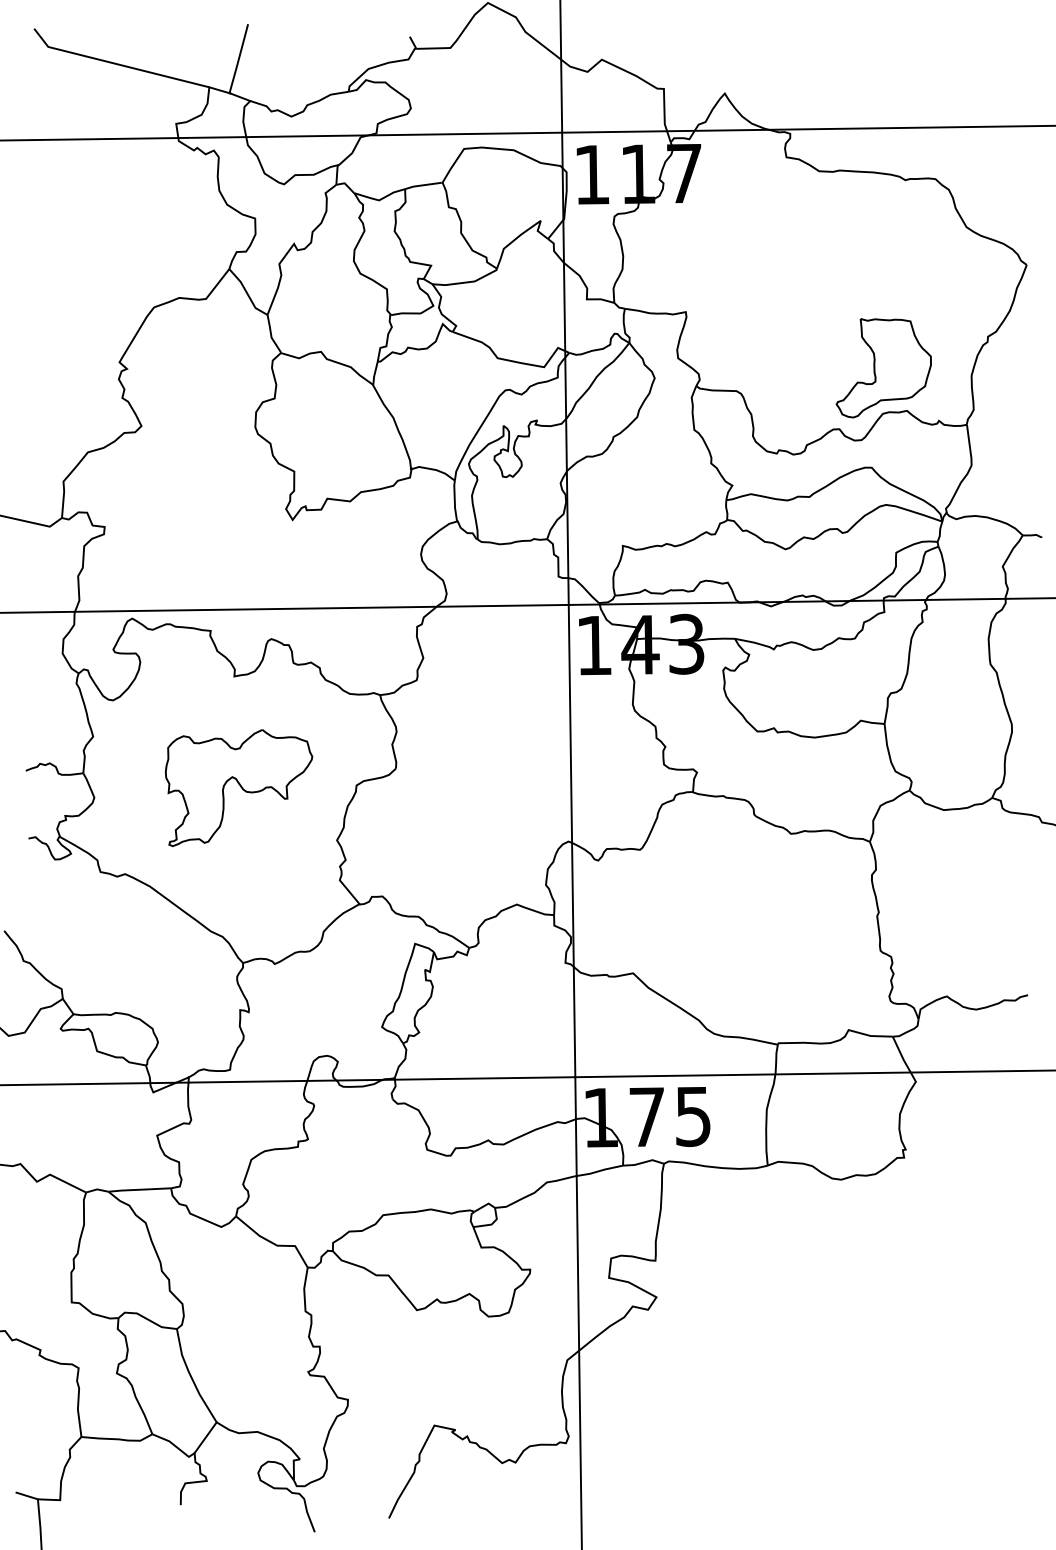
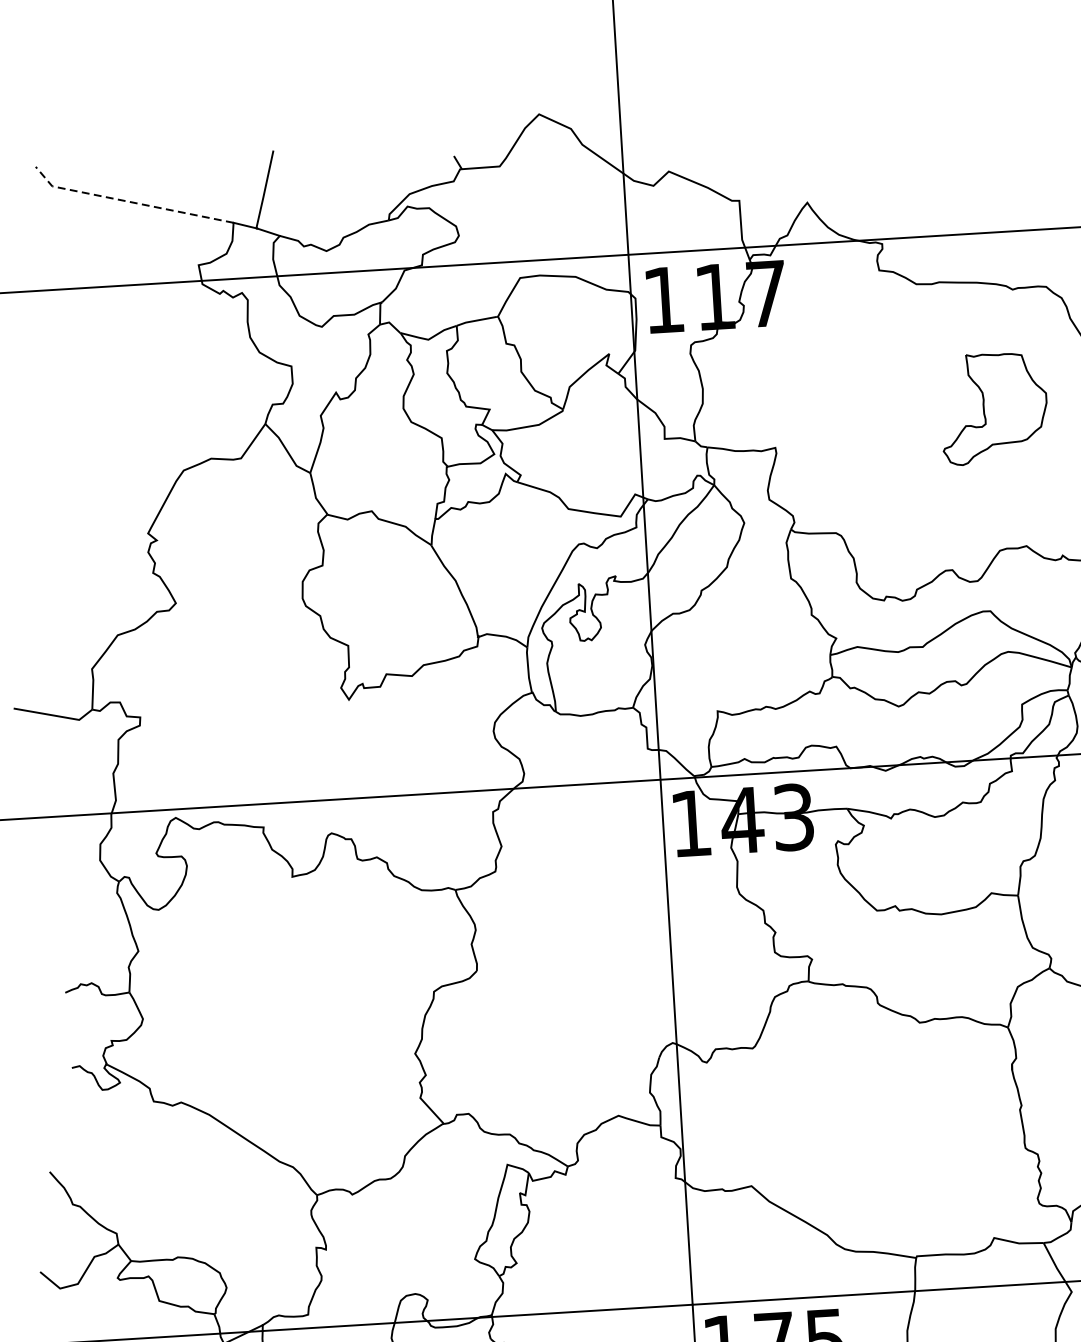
line: (116, 64) -> (129, 202), solid -> dashed
part: (883, 368) -> (993, 409), moved
part: (239, 787) -> (303, 1000), removed

